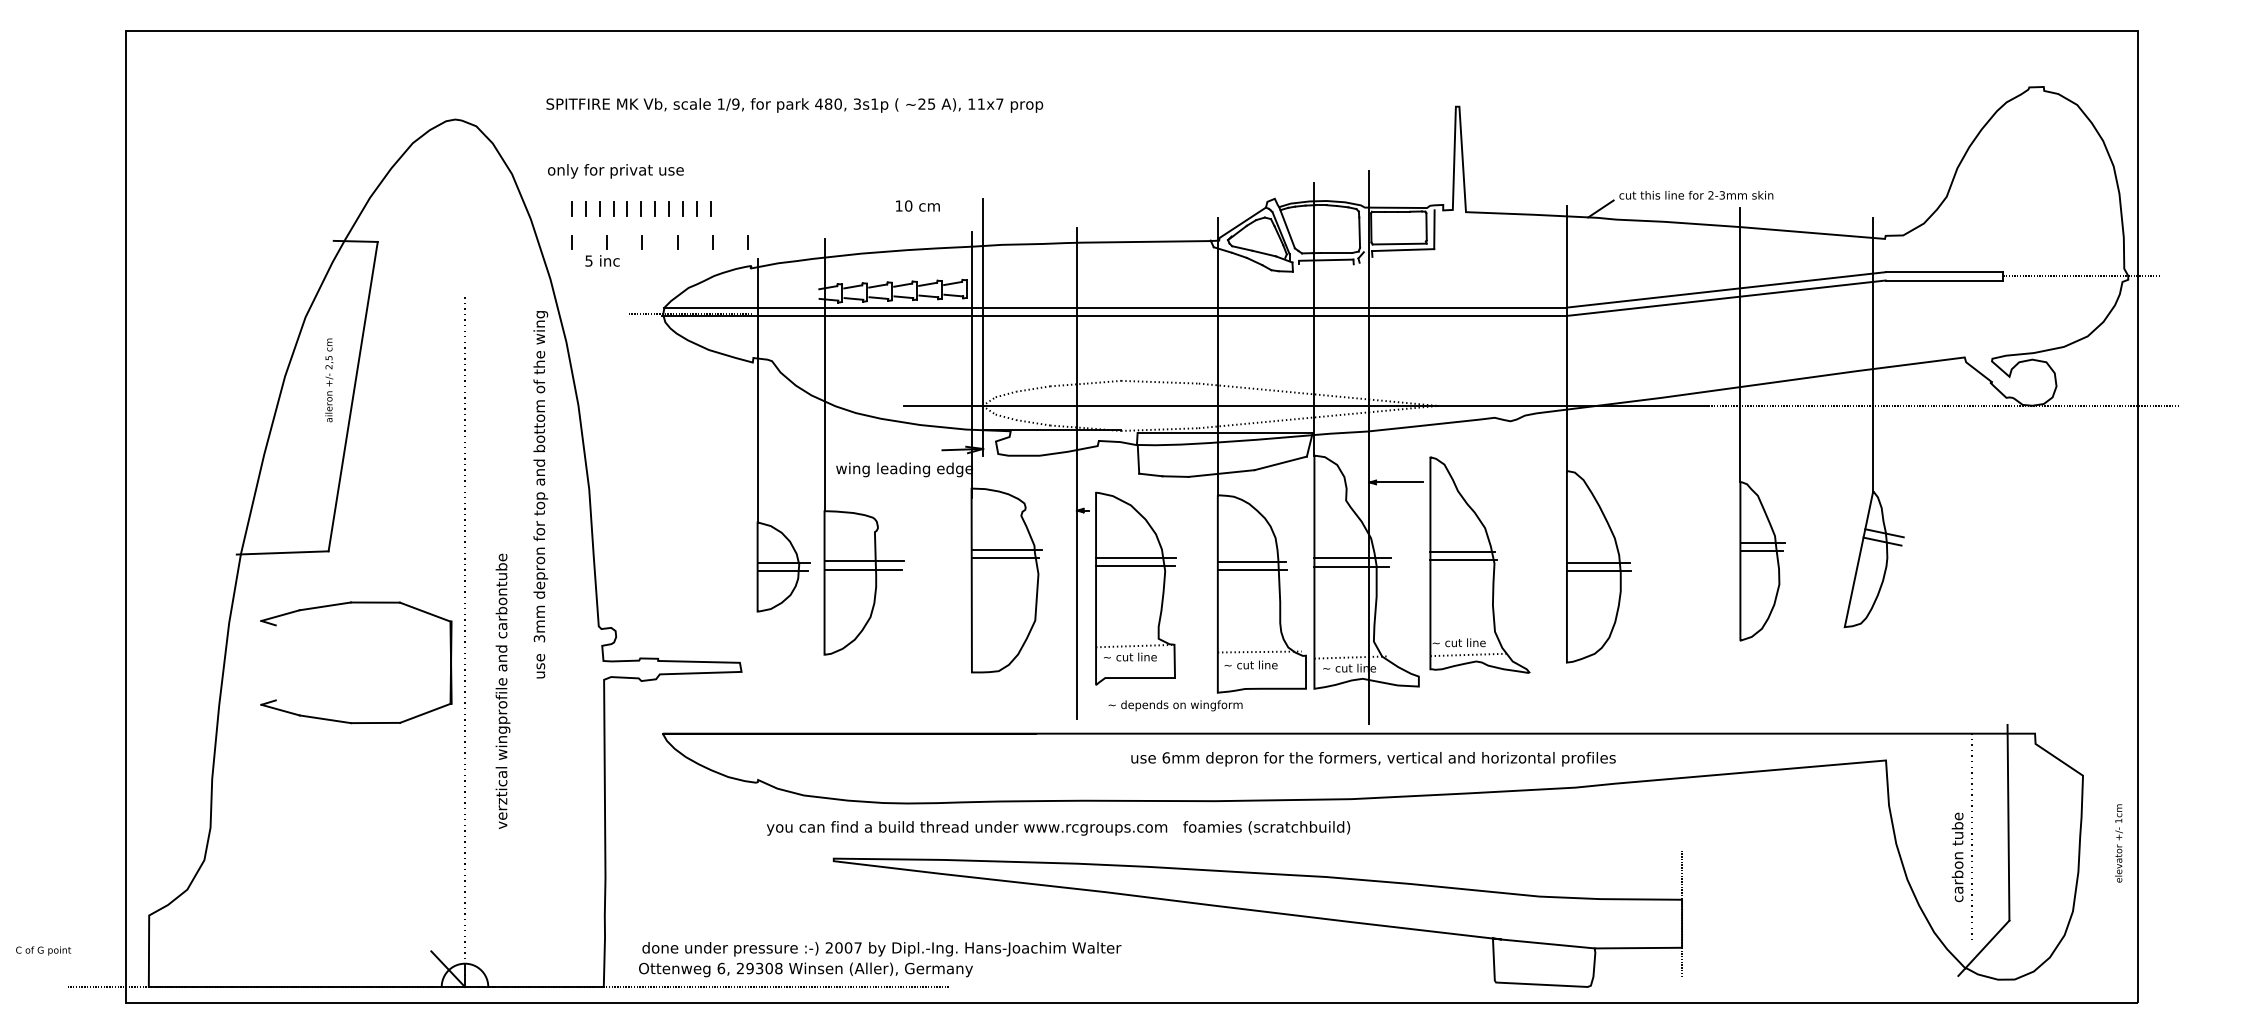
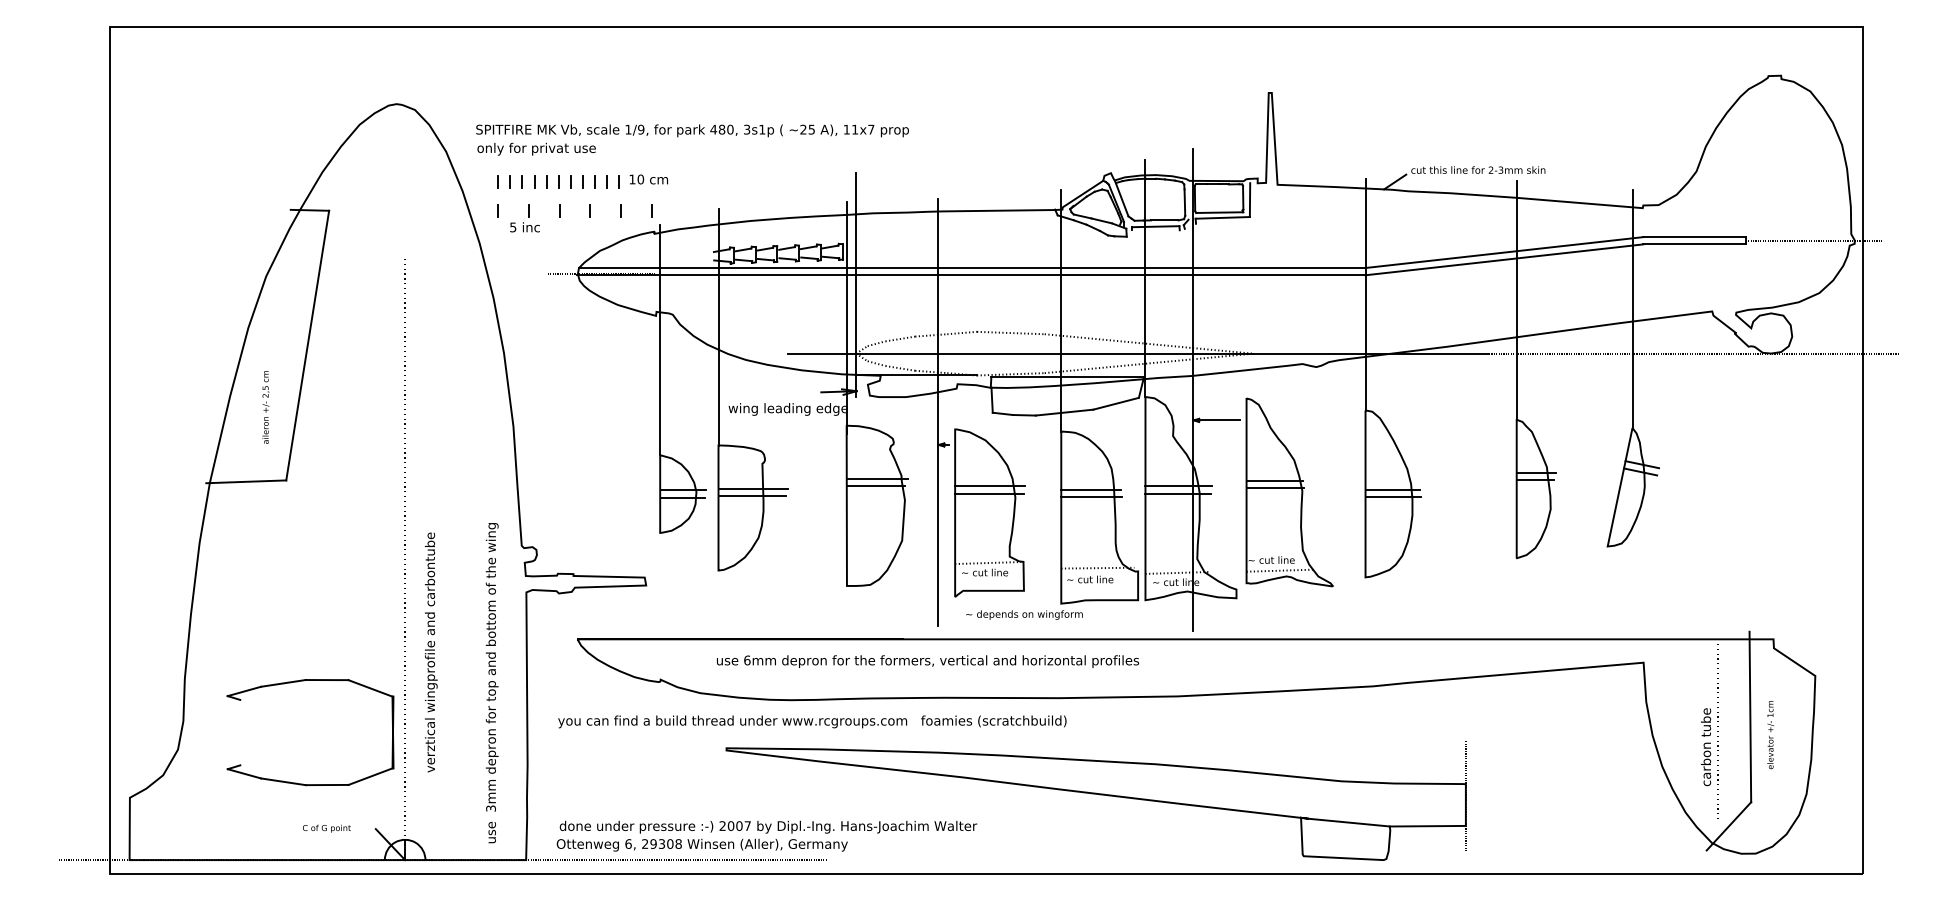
text: (794, 105) -> (692, 130), moved
text: (917, 206) -> (648, 179), moved
text: (328, 380) -> (265, 407), moved
text: (539, 495) -> (491, 683), moved
part: (349, 604) -> (304, 681), moved
text: (503, 691) -> (431, 652), moved
text: (1374, 759) -> (928, 661), moved
text: (1058, 827) -> (812, 721), moved
text: (2118, 844) -> (1770, 735), moved
text: (43, 950) -> (326, 828), moved

